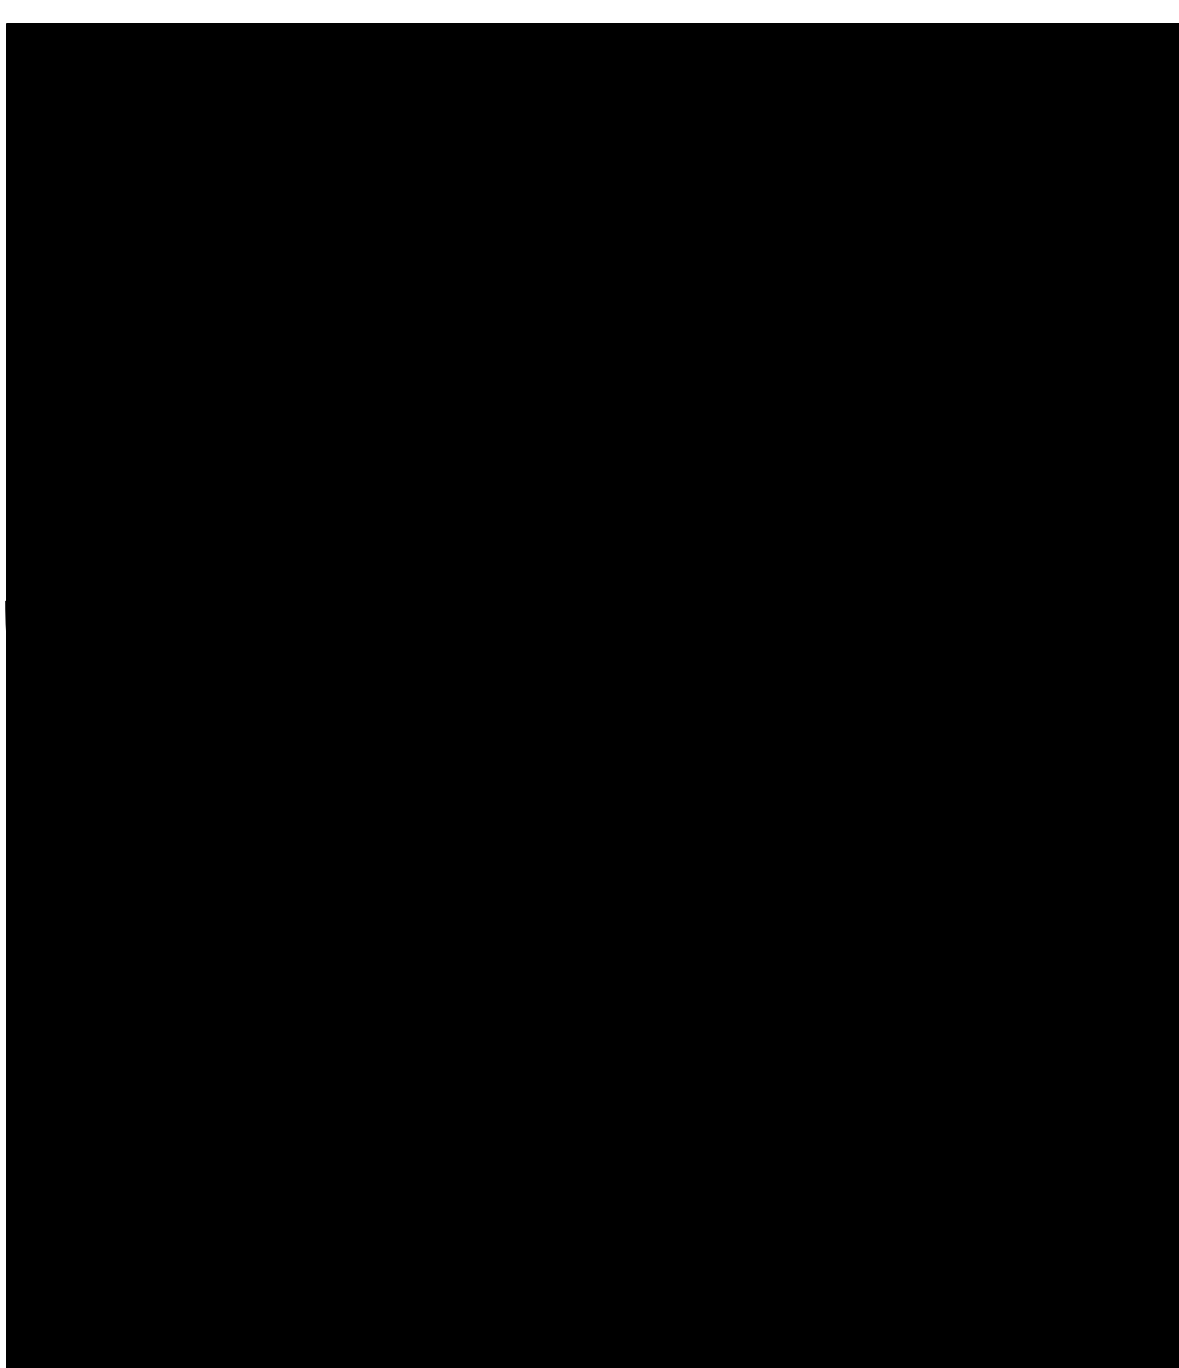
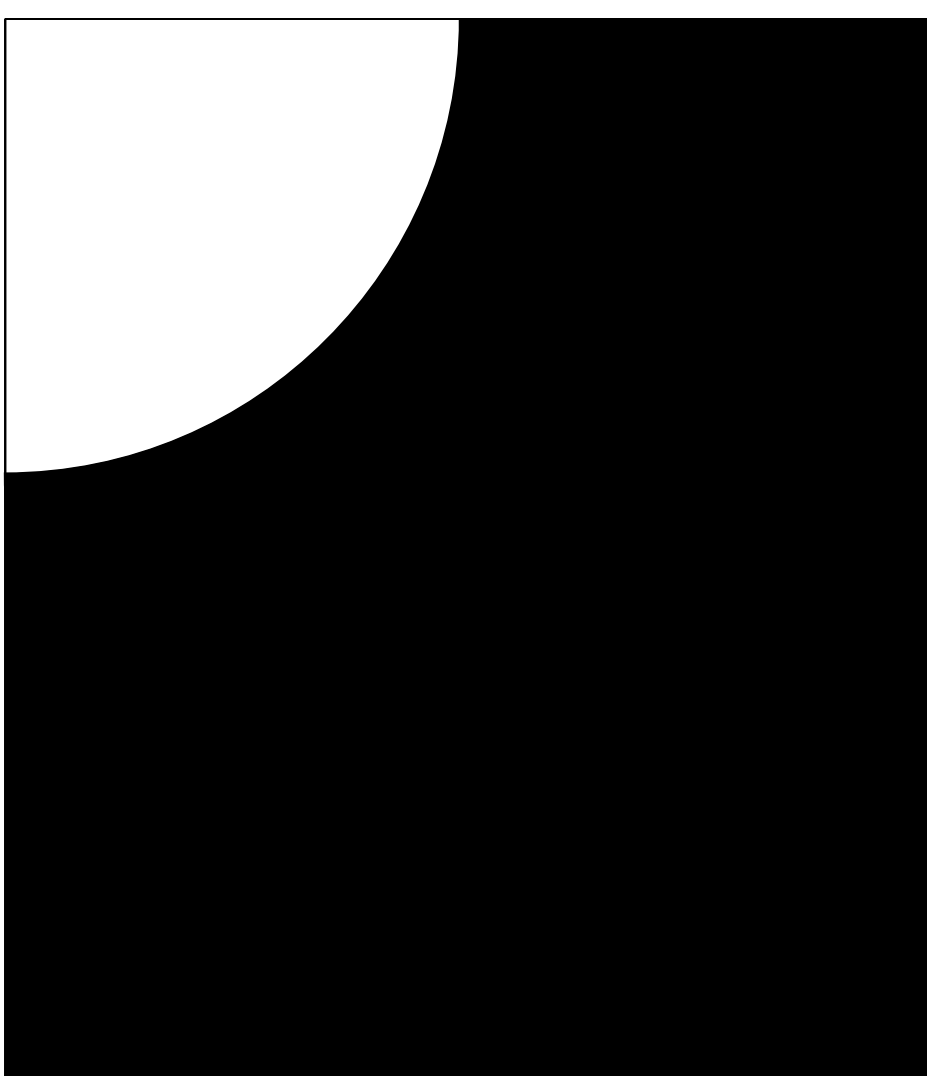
fill: (296, 313) -> (233, 246), removed

